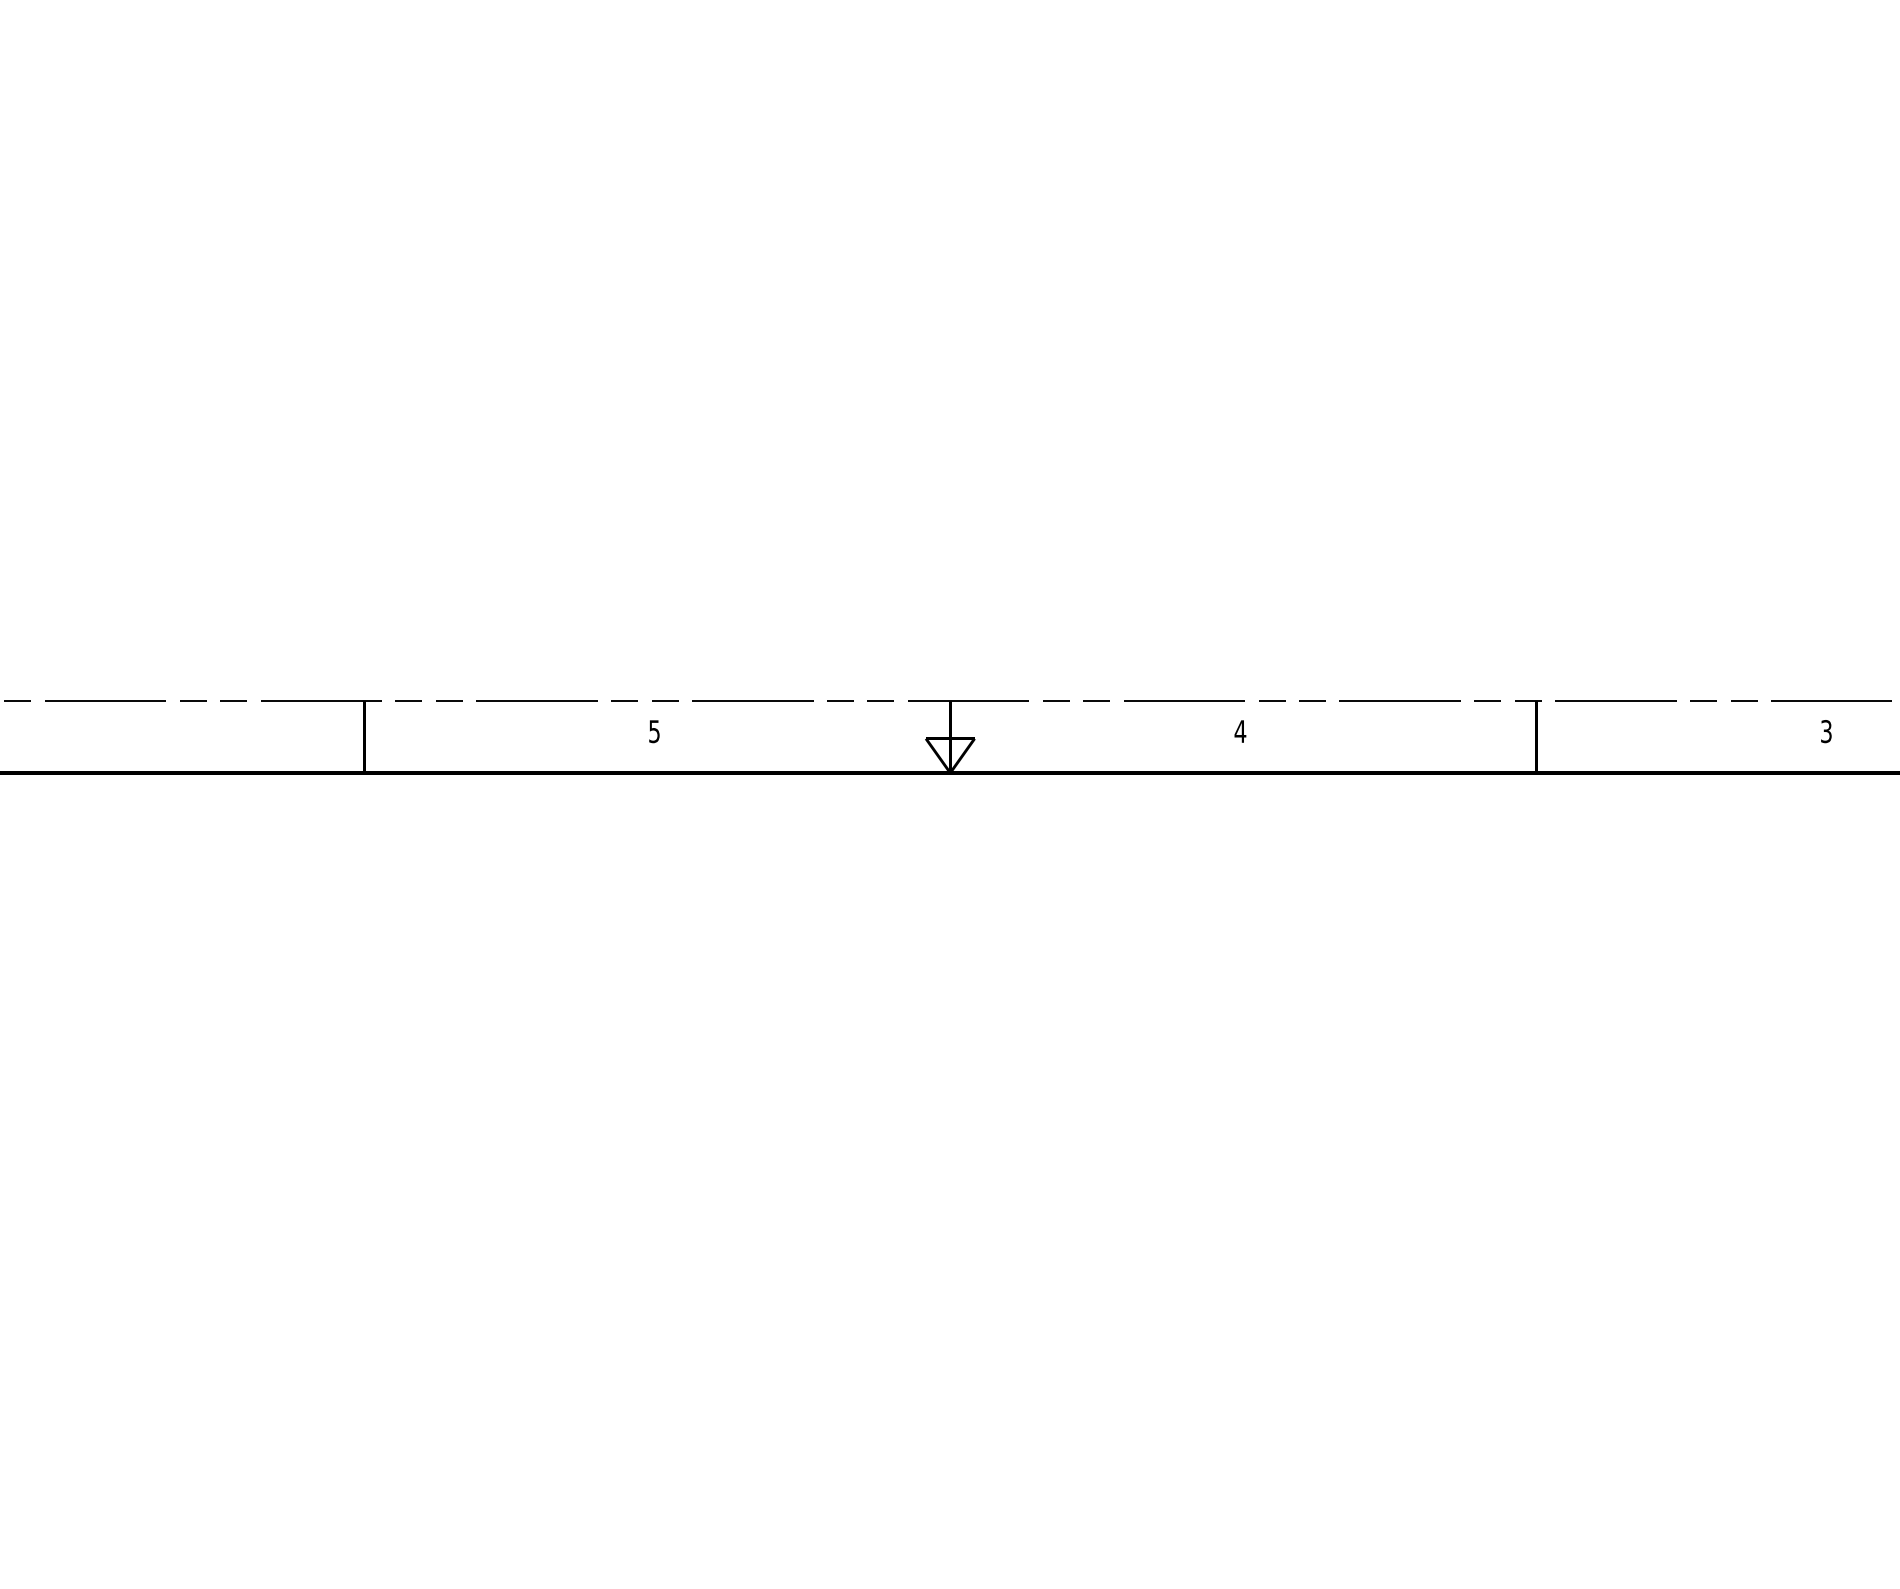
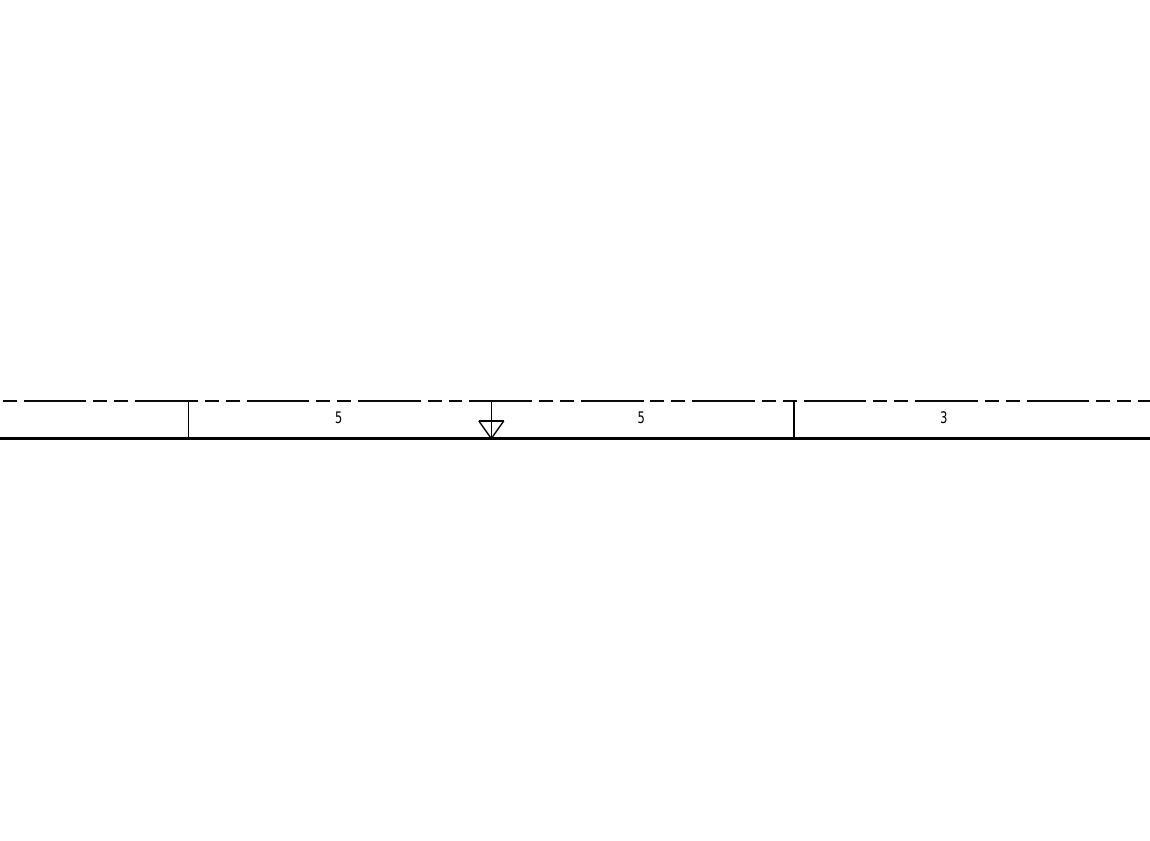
text: (1241, 732) -> (641, 417), 4 -> 5

